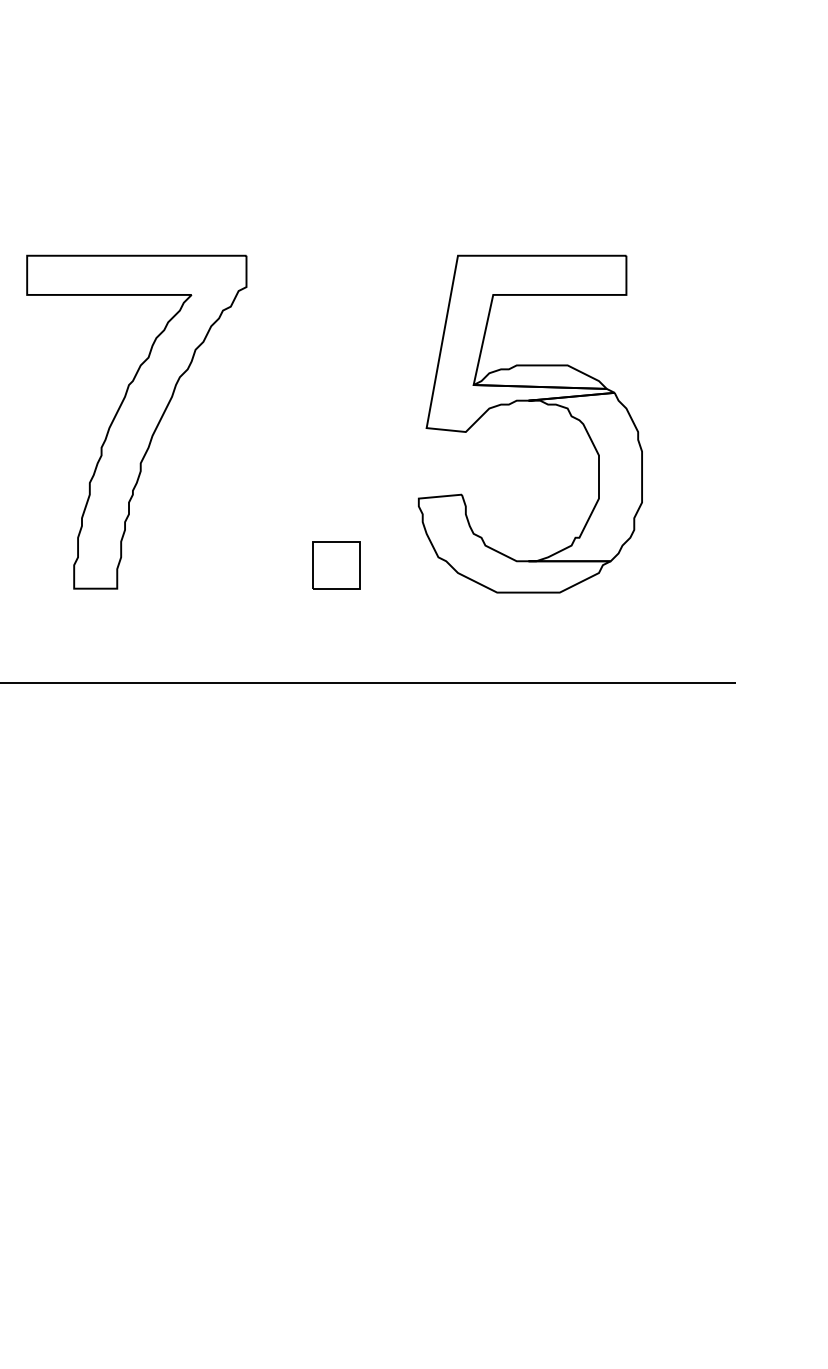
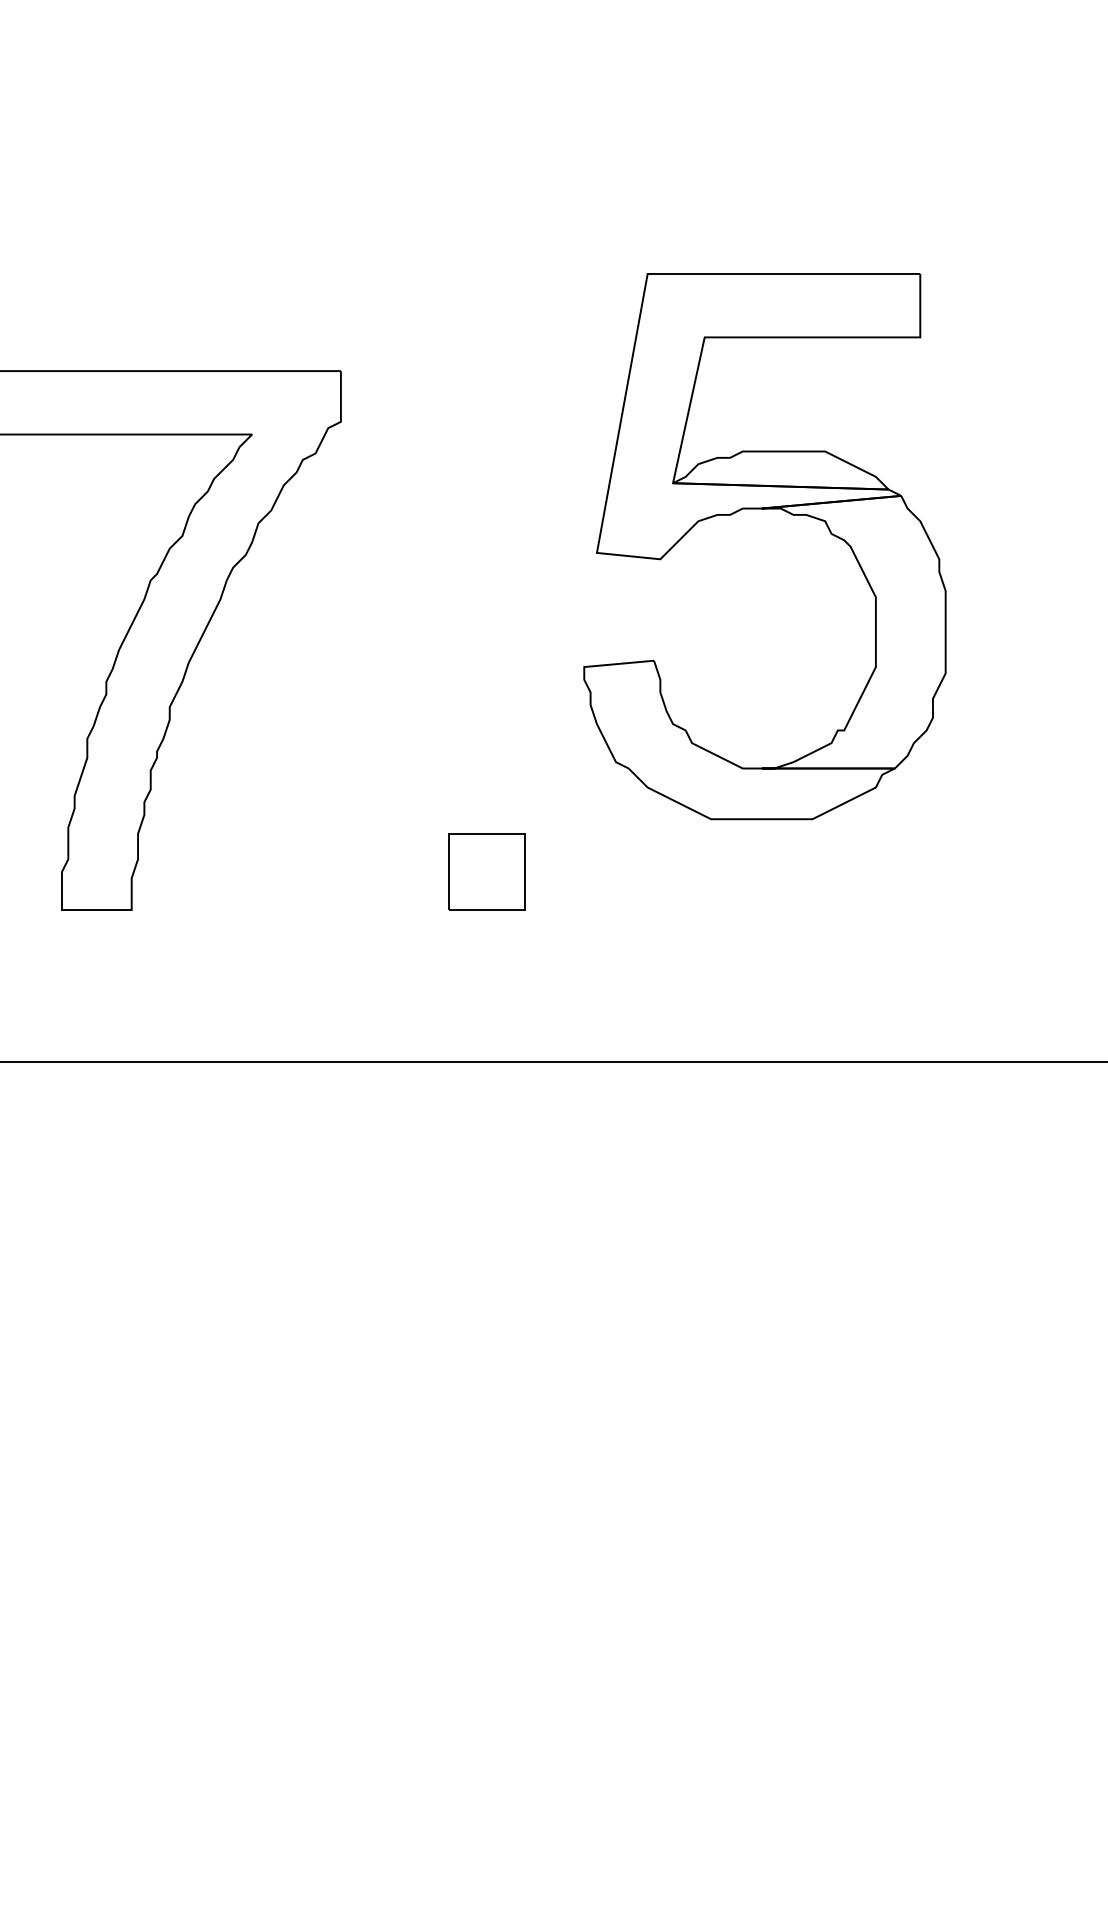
part: (529, 401) -> (763, 509), moved

